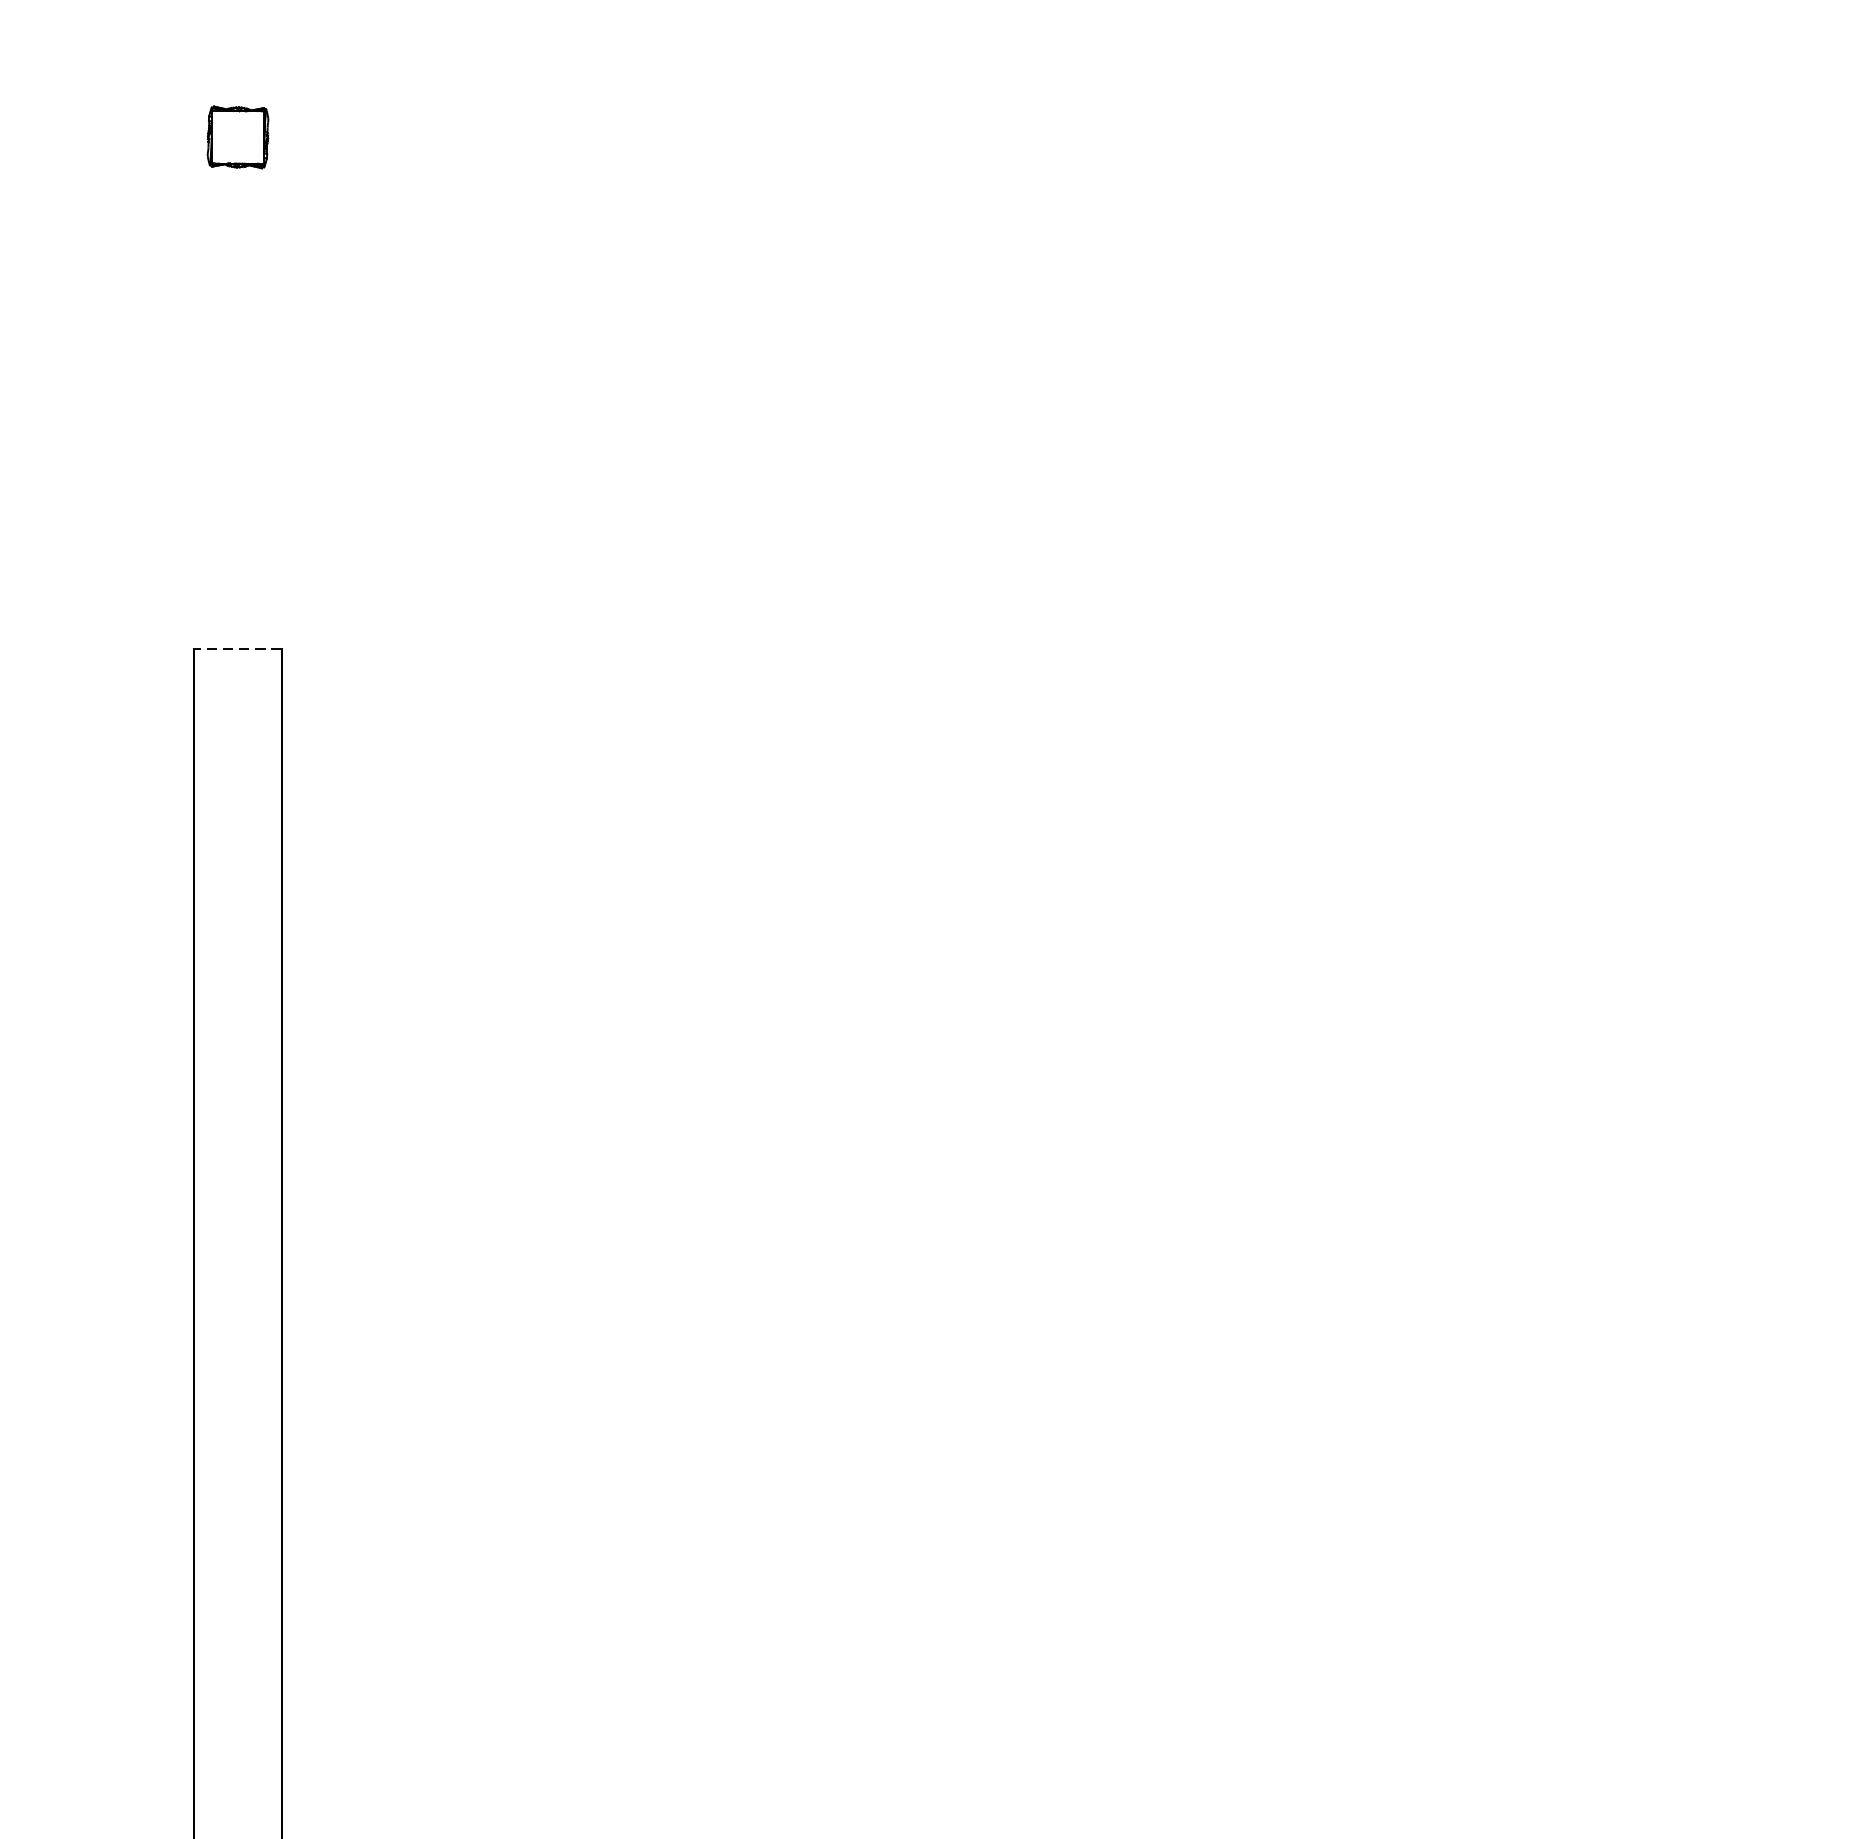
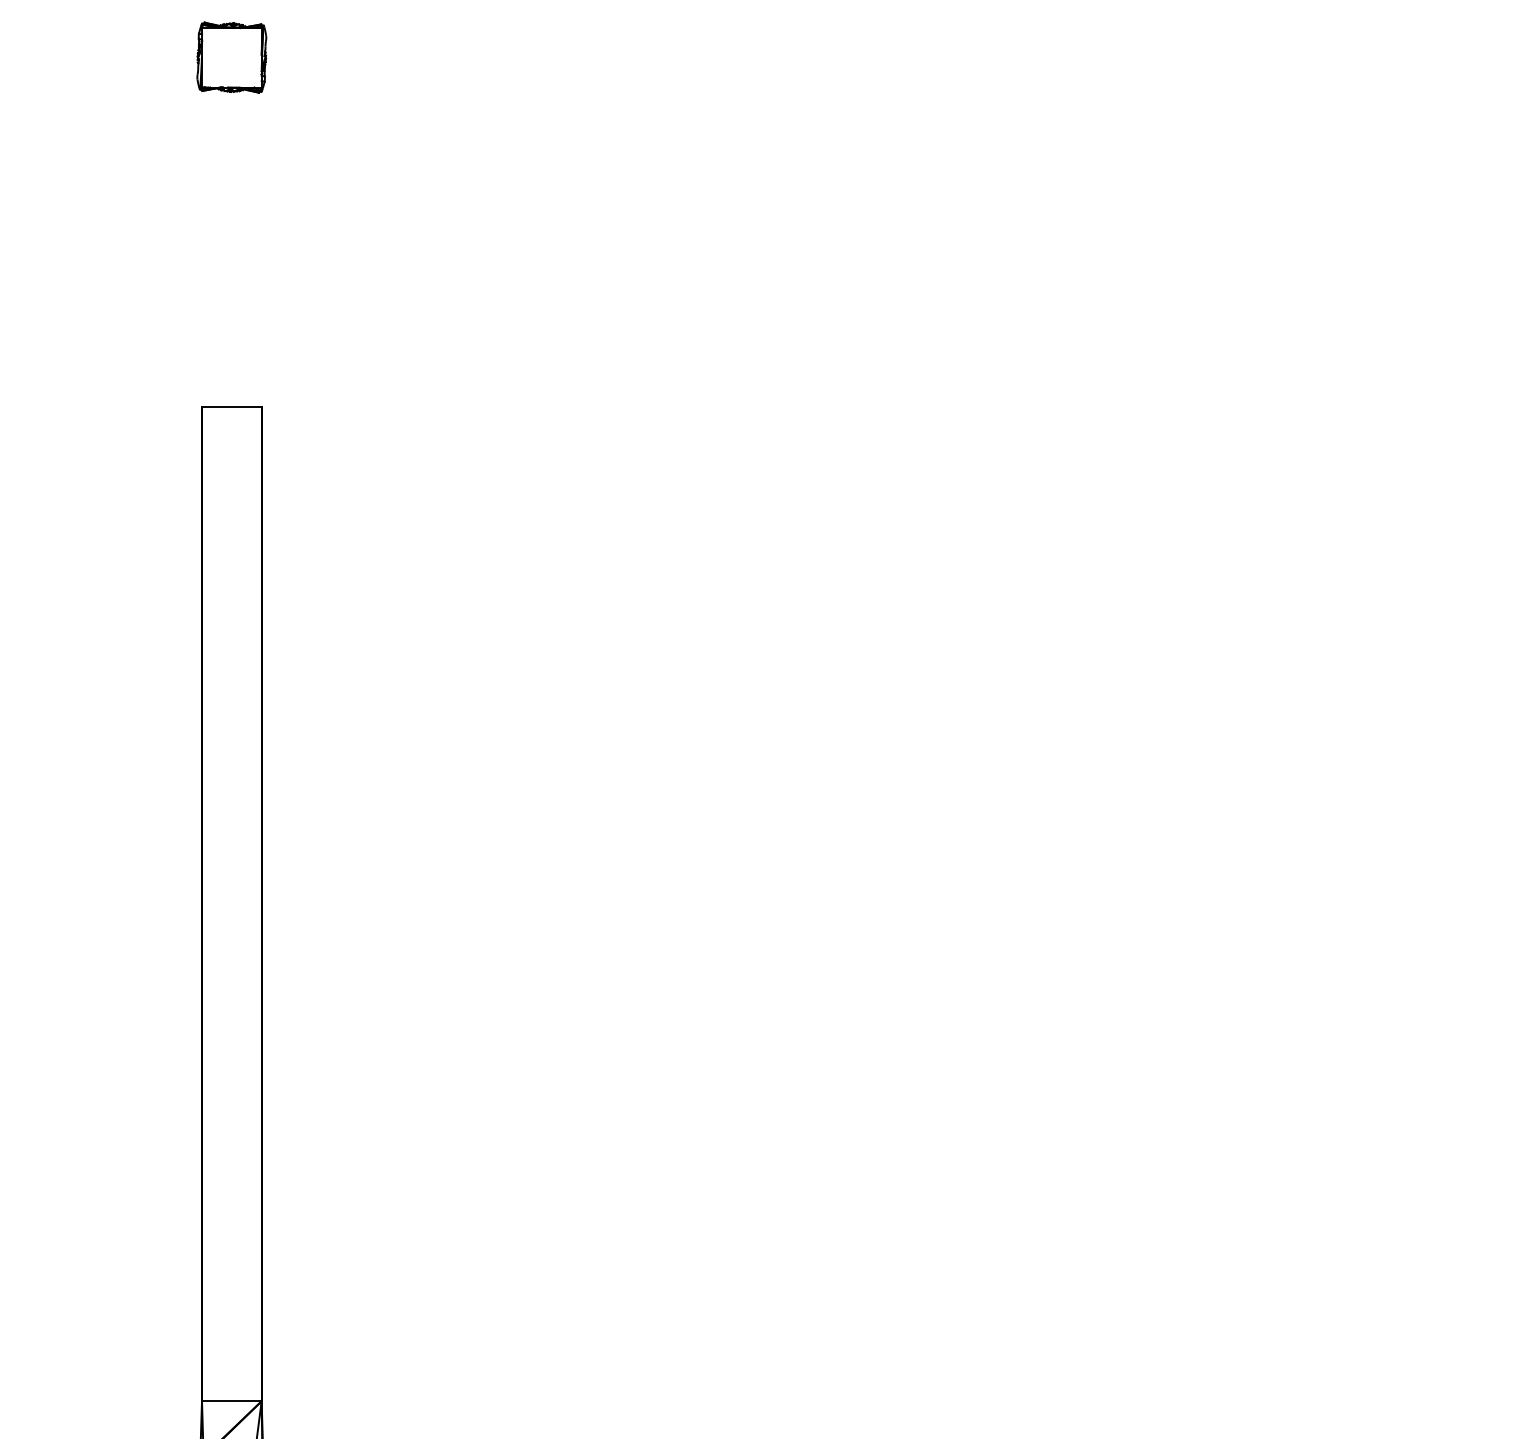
part: (237, 137) -> (231, 57), size x1.67
line: (237, 648) -> (231, 406), dashed -> solid

